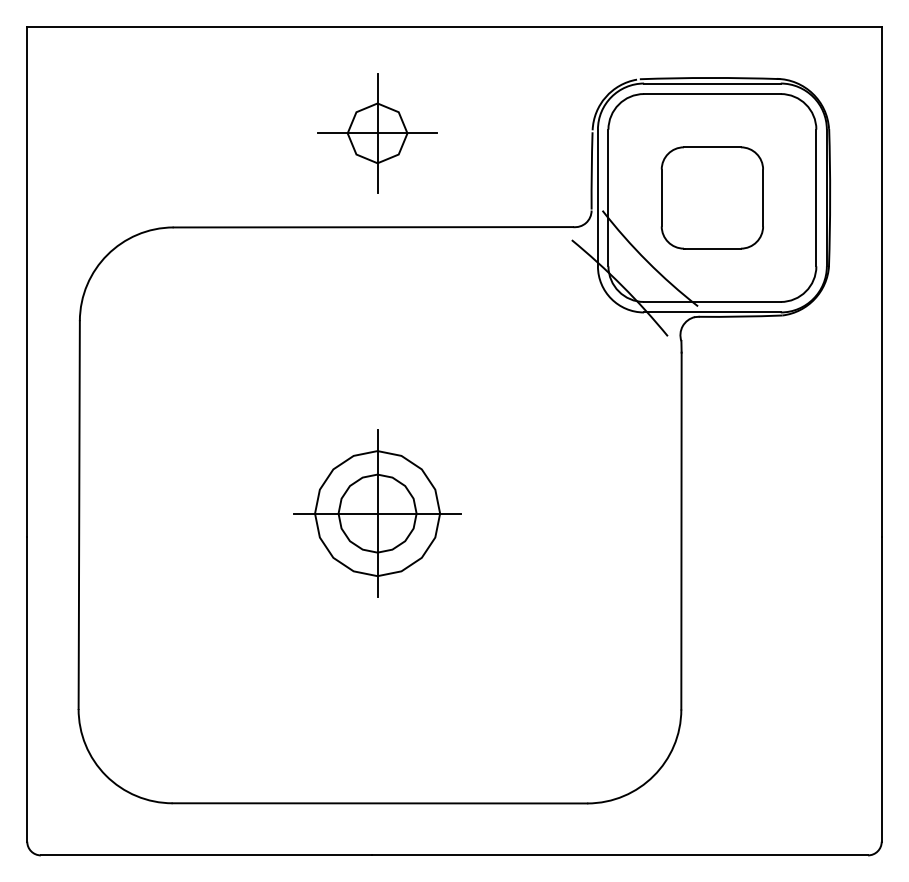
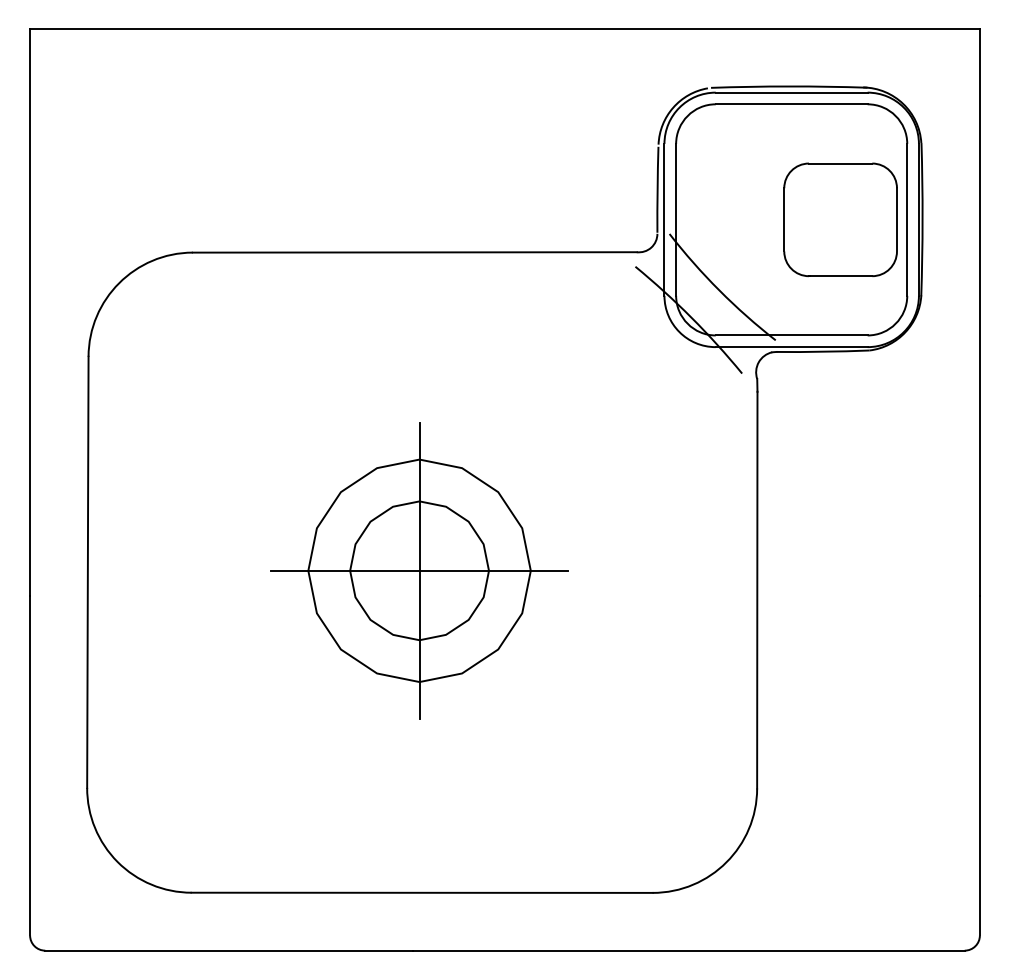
part: (377, 133) -> (419, 148), removed
part: (711, 197) -> (839, 219), moved
part: (377, 513) -> (419, 570), size x1.6

